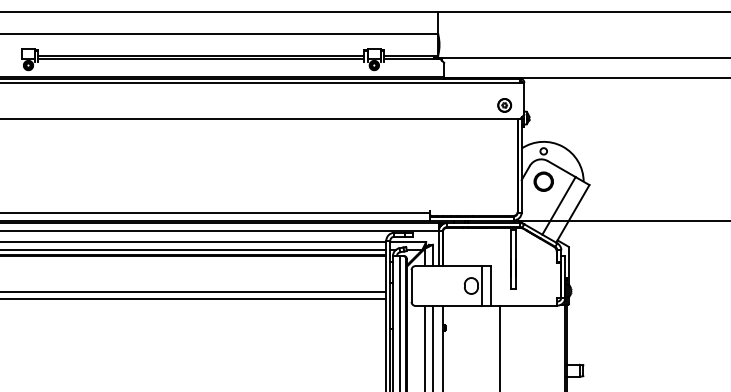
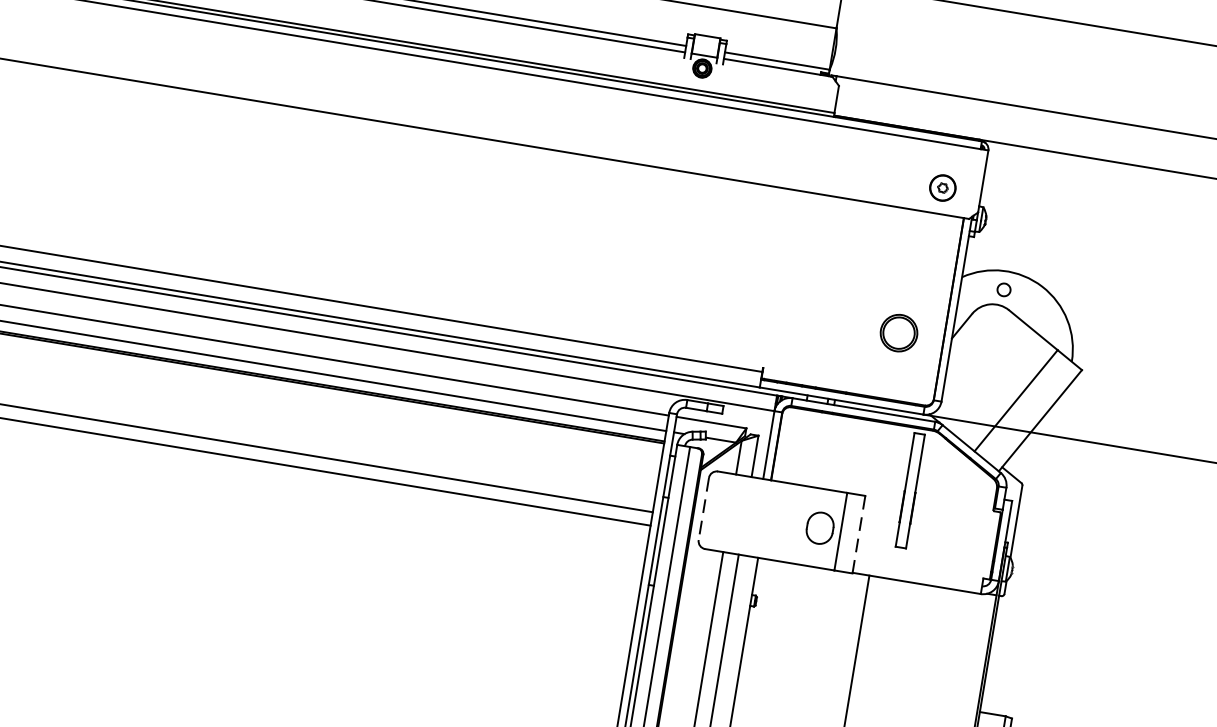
circle: (543, 181) -> (898, 332), moved
line: (411, 286) -> (703, 509), solid -> dashed
line: (491, 286) -> (858, 535), solid -> dashed

